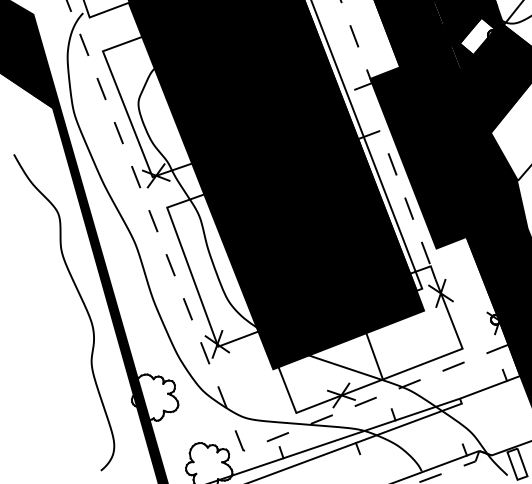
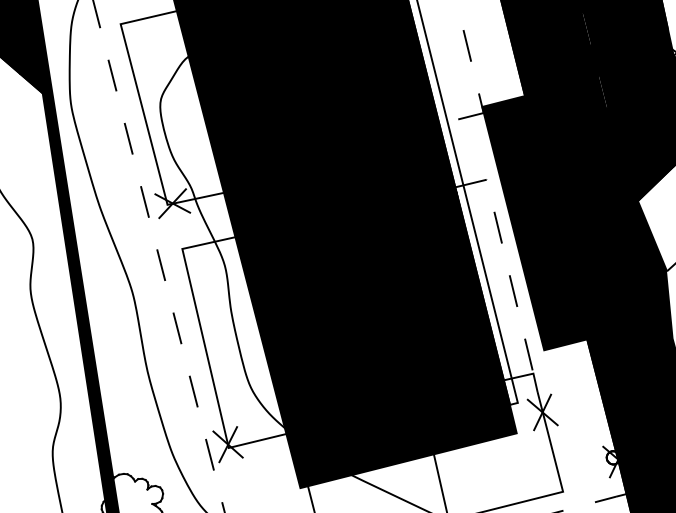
fill: (477, 36) -> (635, 66), added

